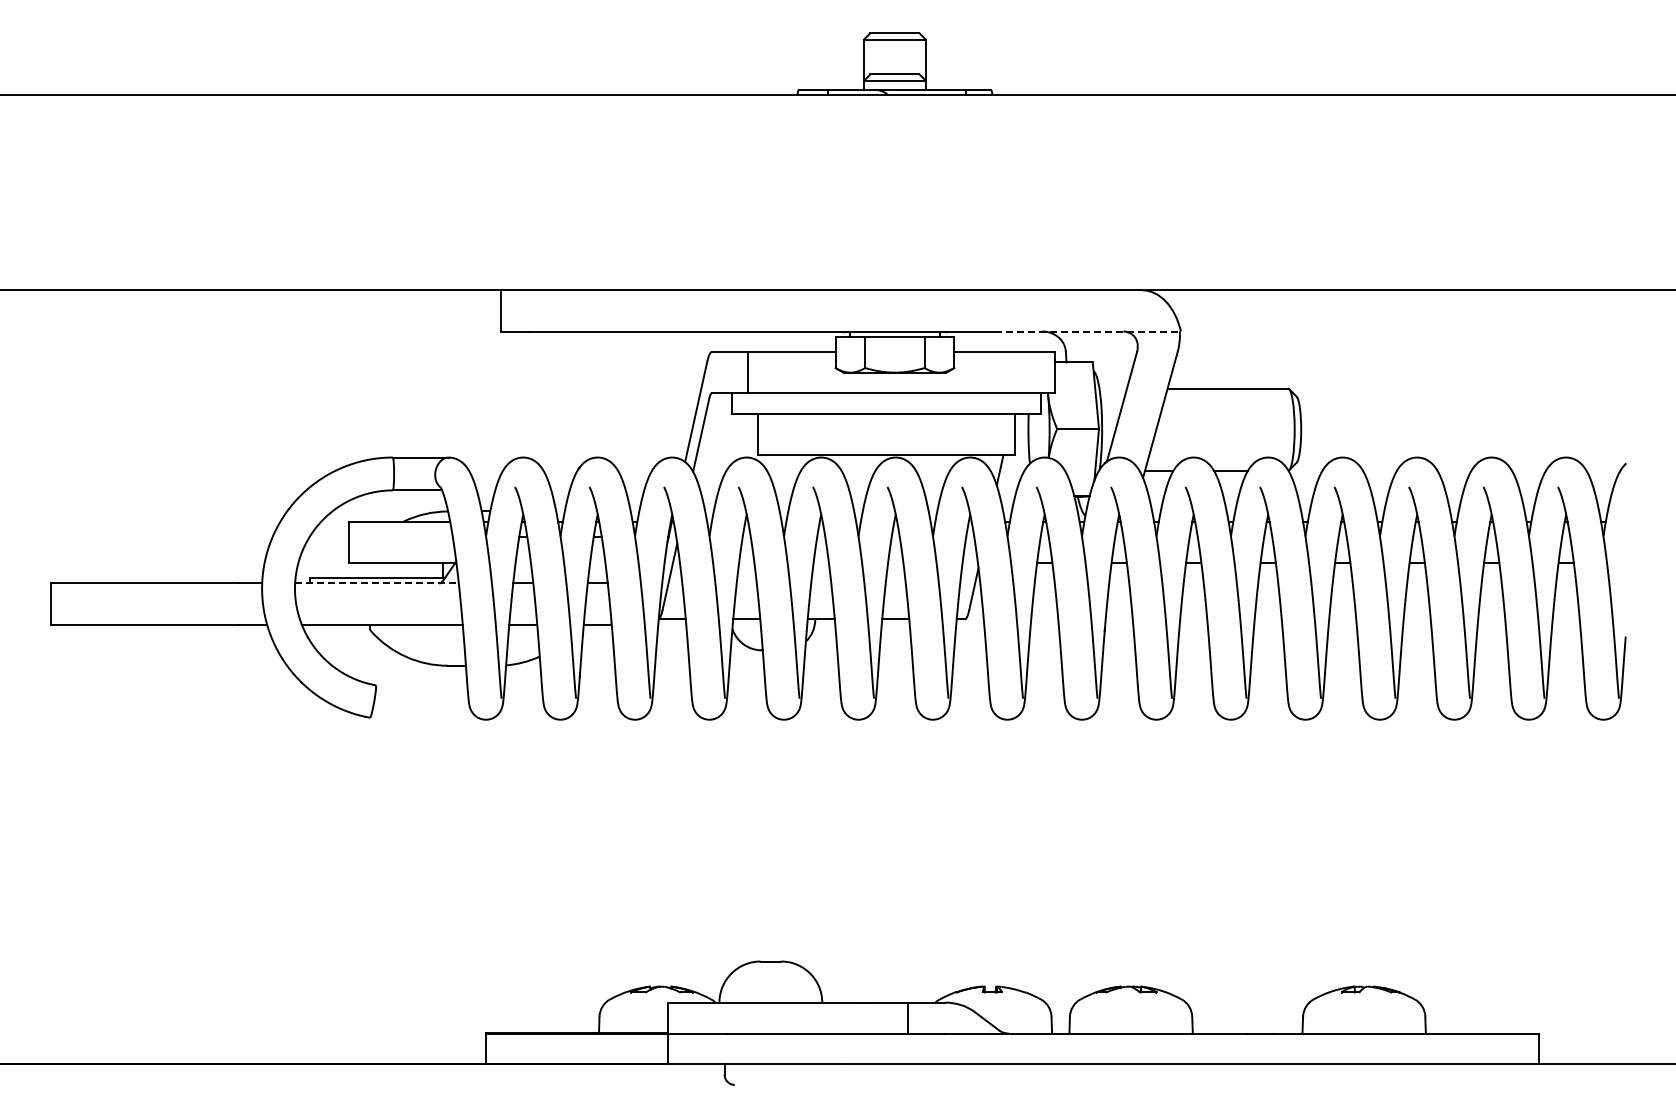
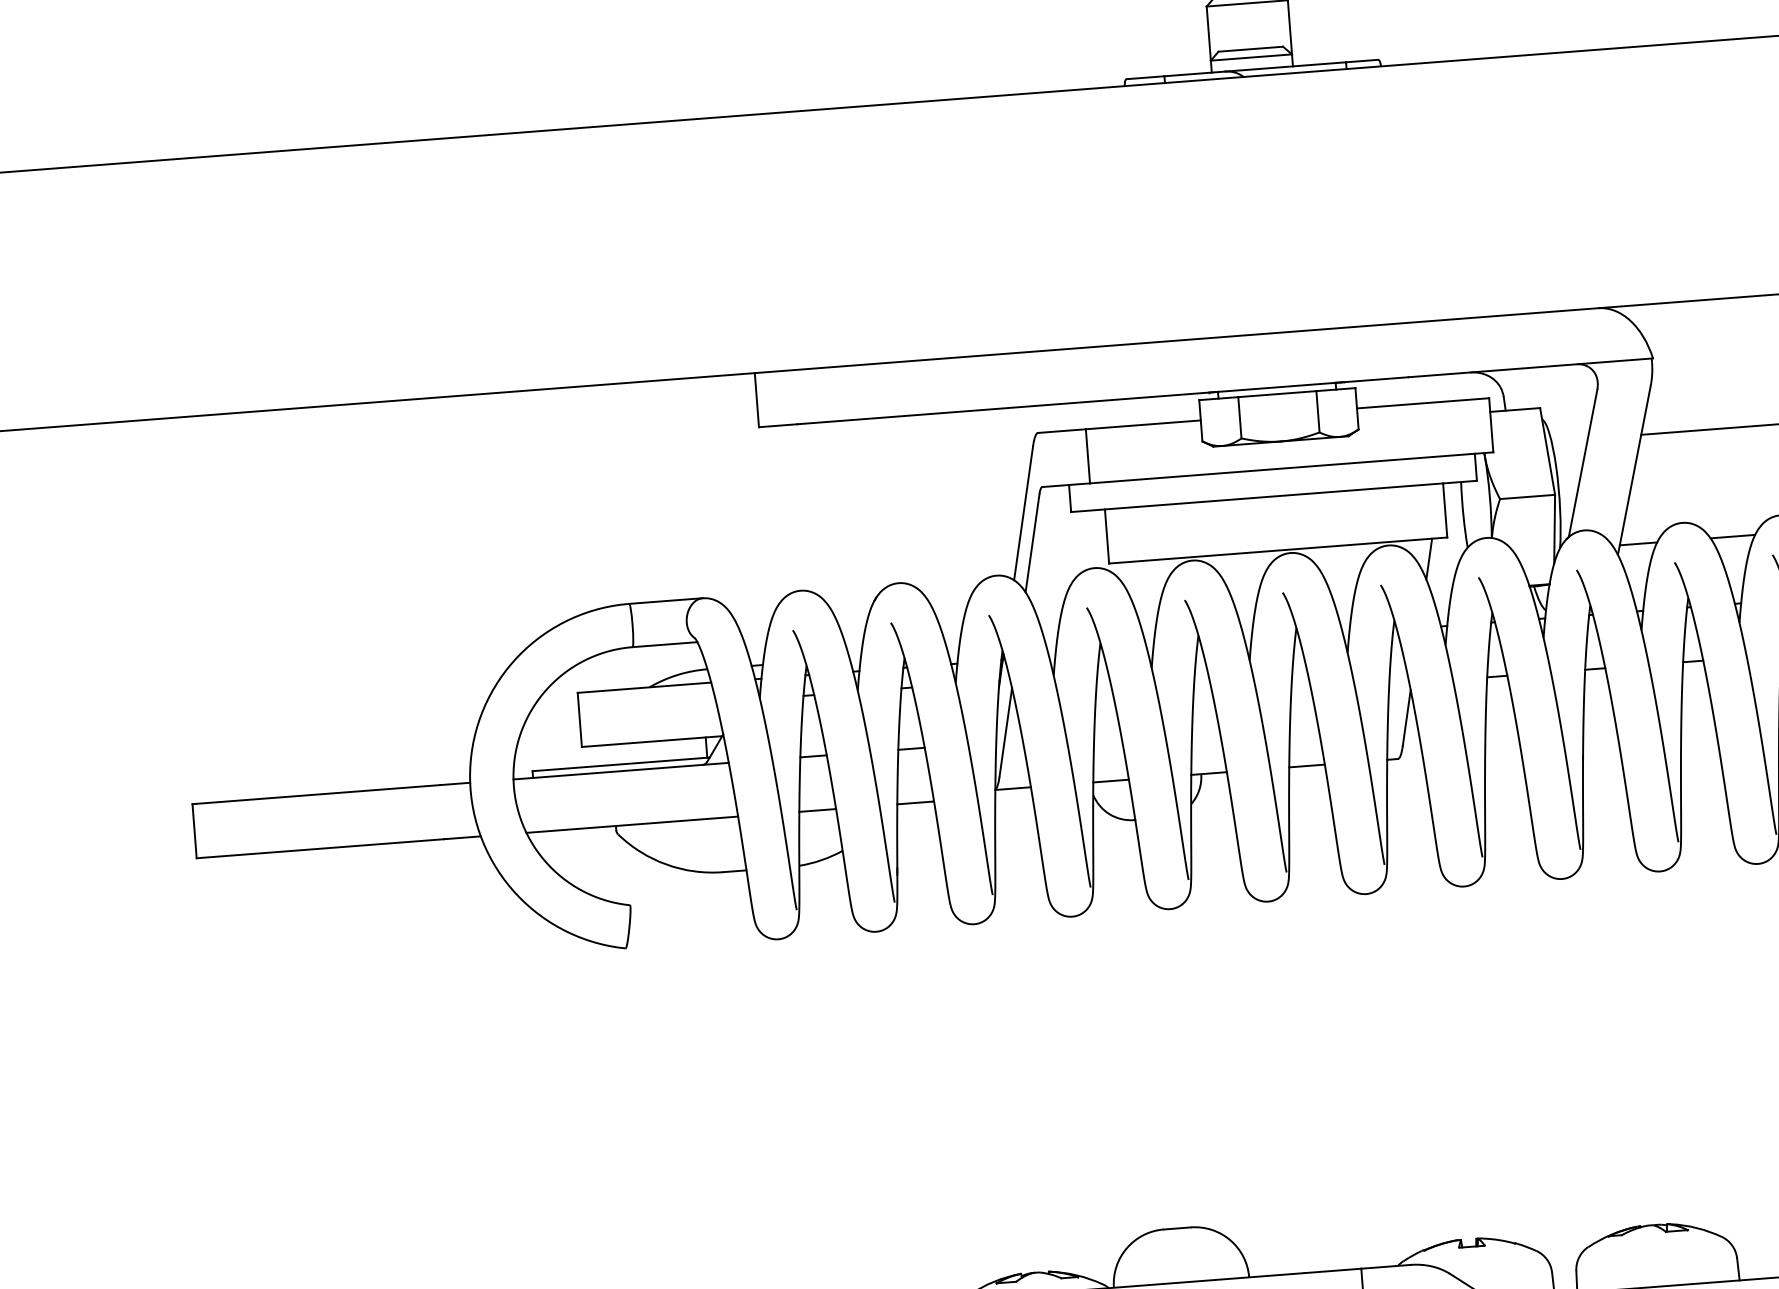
line: (1088, 331) -> (1531, 367), dashed -> solid
line: (376, 583) -> (620, 771), dashed -> solid

